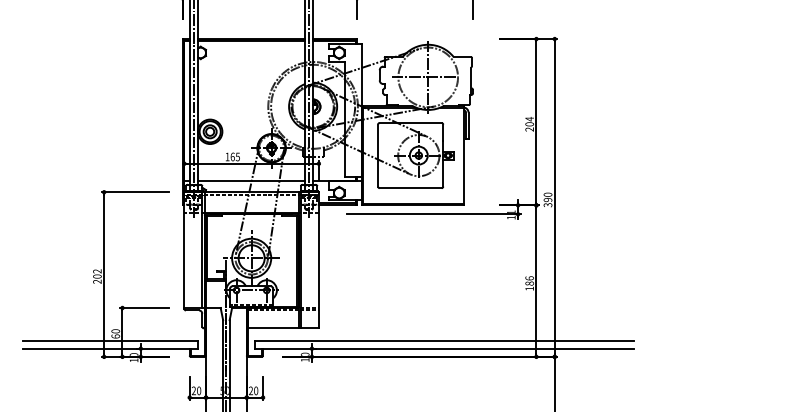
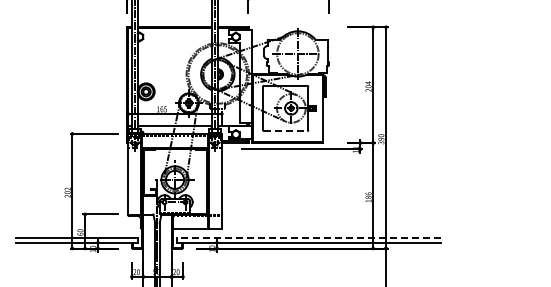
line: (410, 188) -> (285, 131), solid -> dashed
line: (444, 341) -> (309, 237), solid -> dashed

